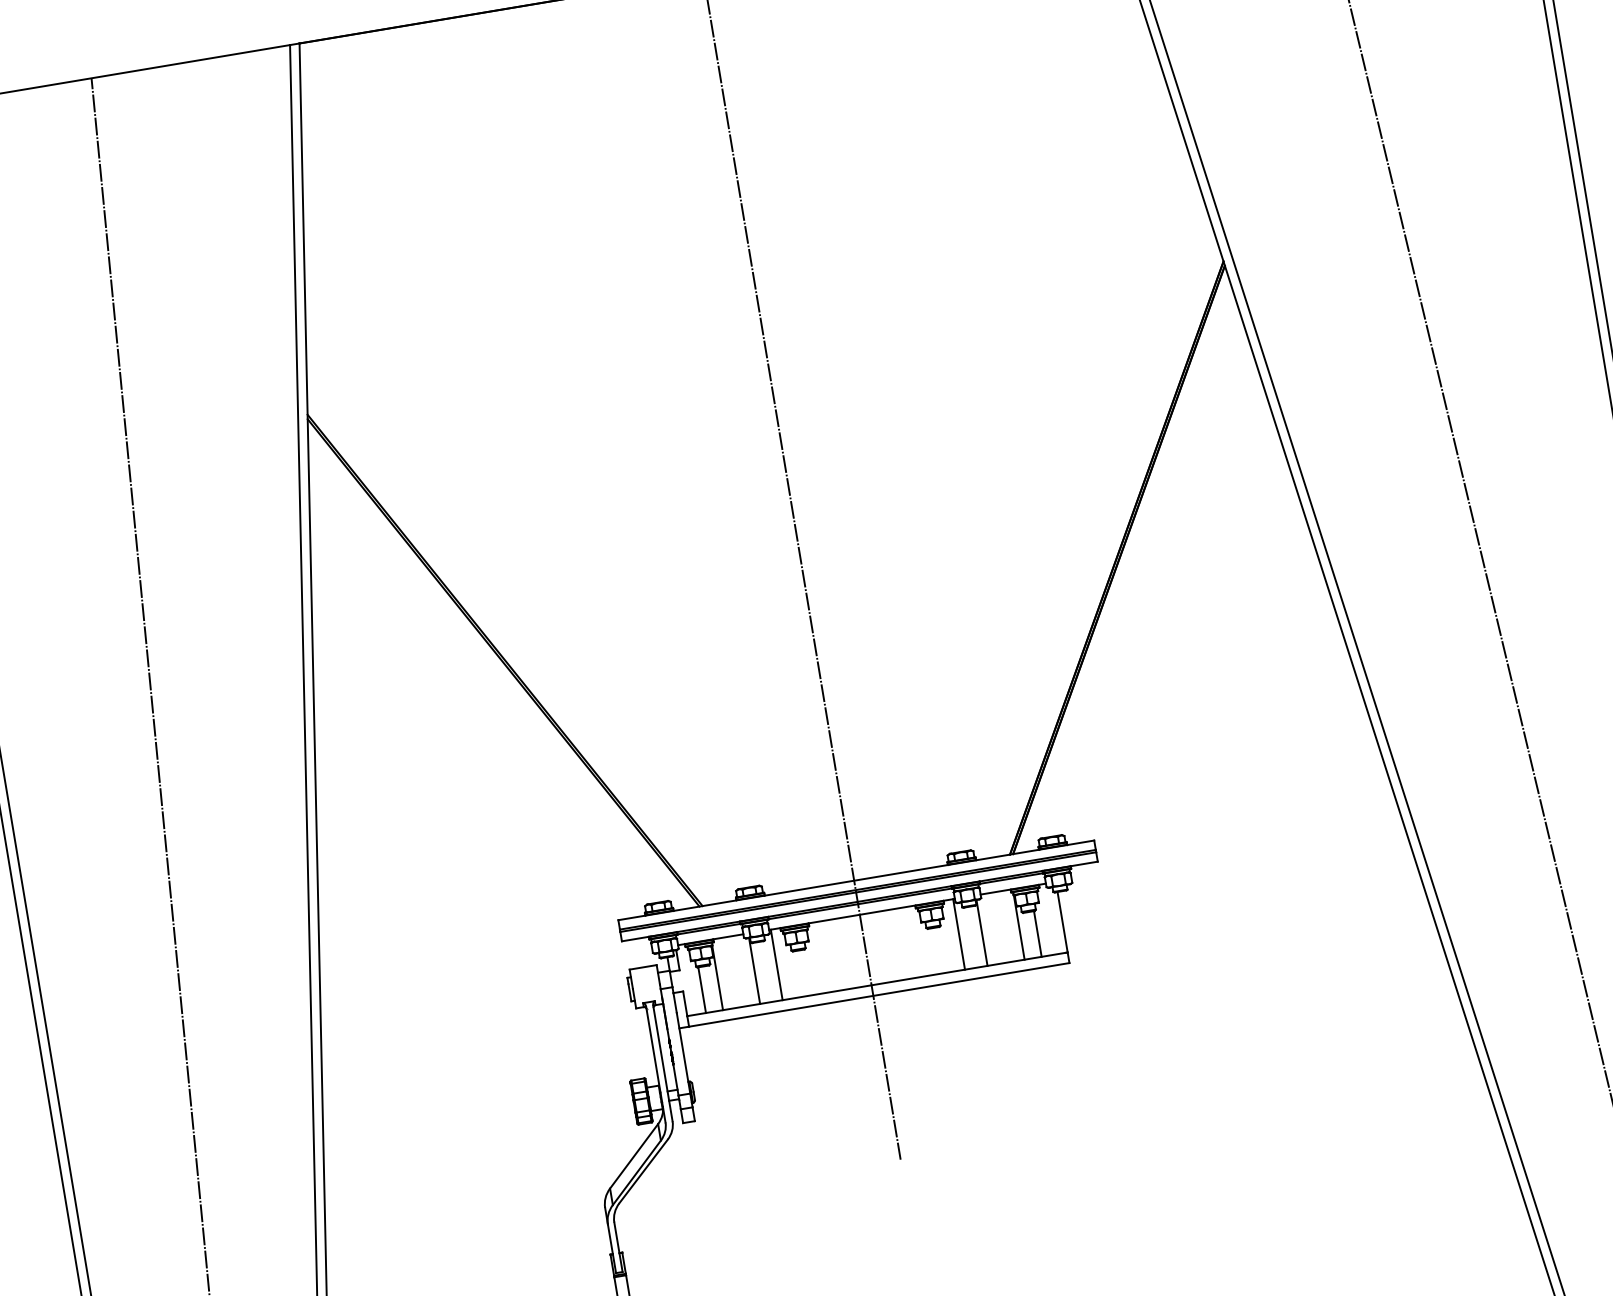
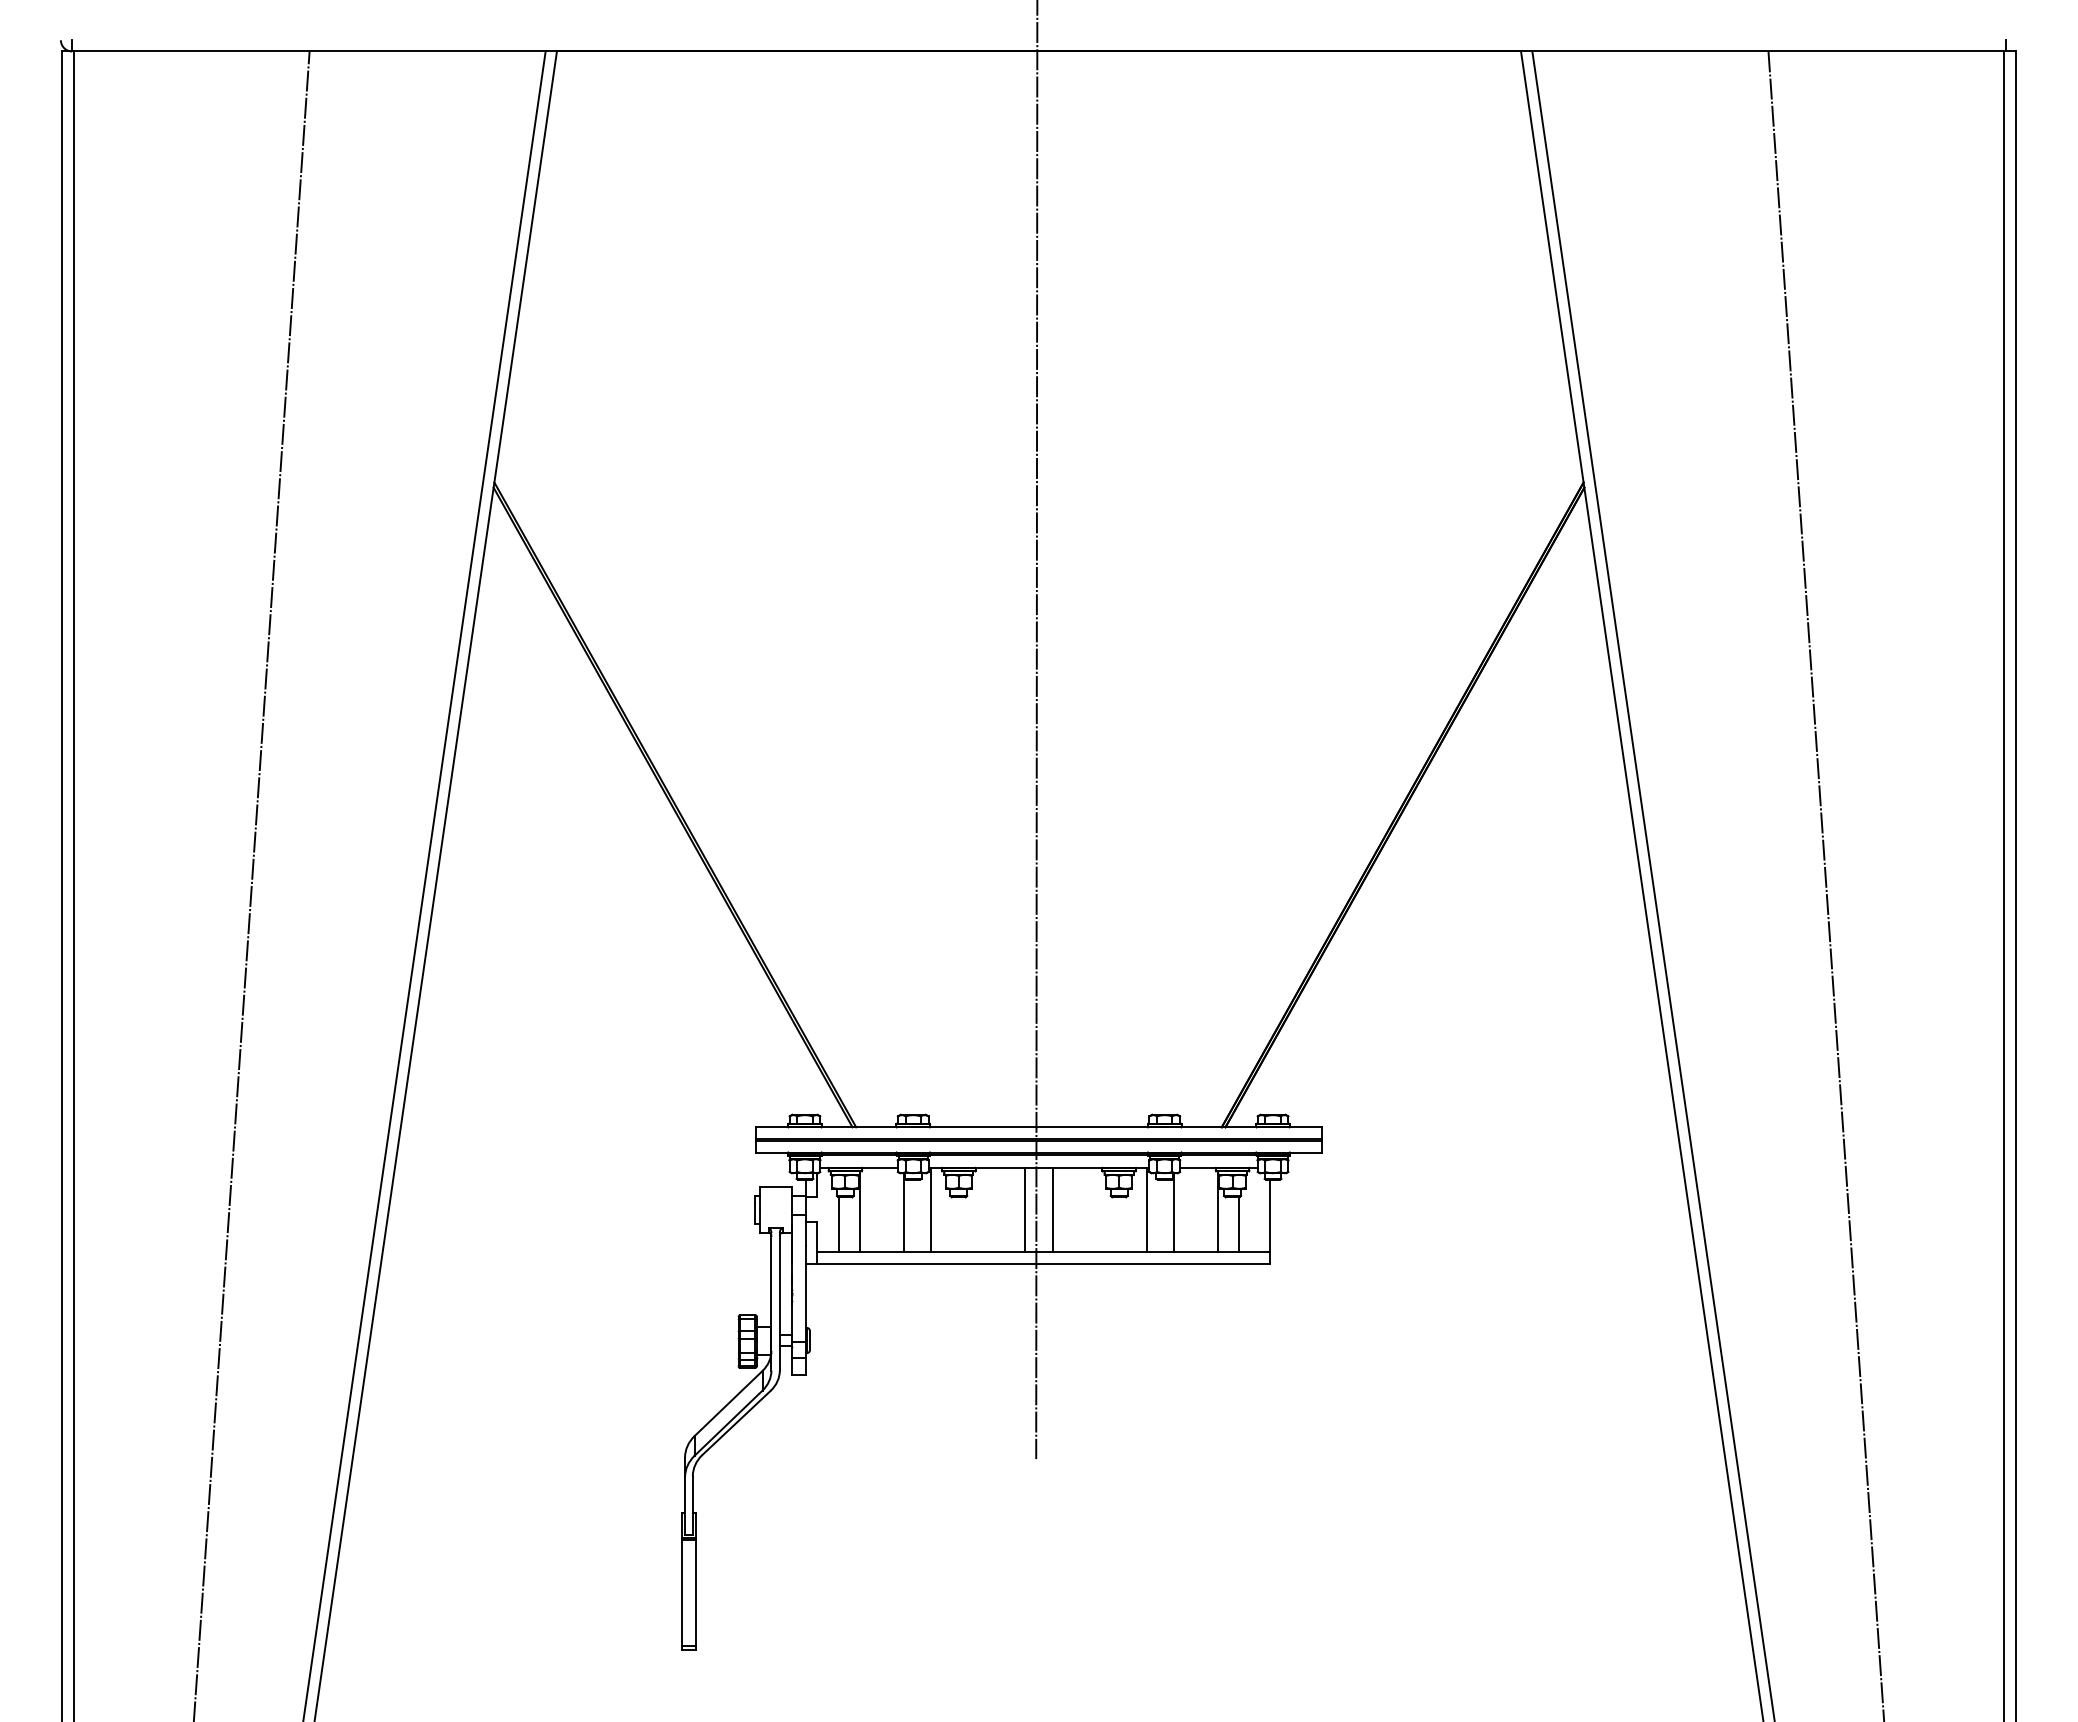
line: (879, 947) -> (1052, 1209), added
line: (856, 951) -> (1025, 1209), added

